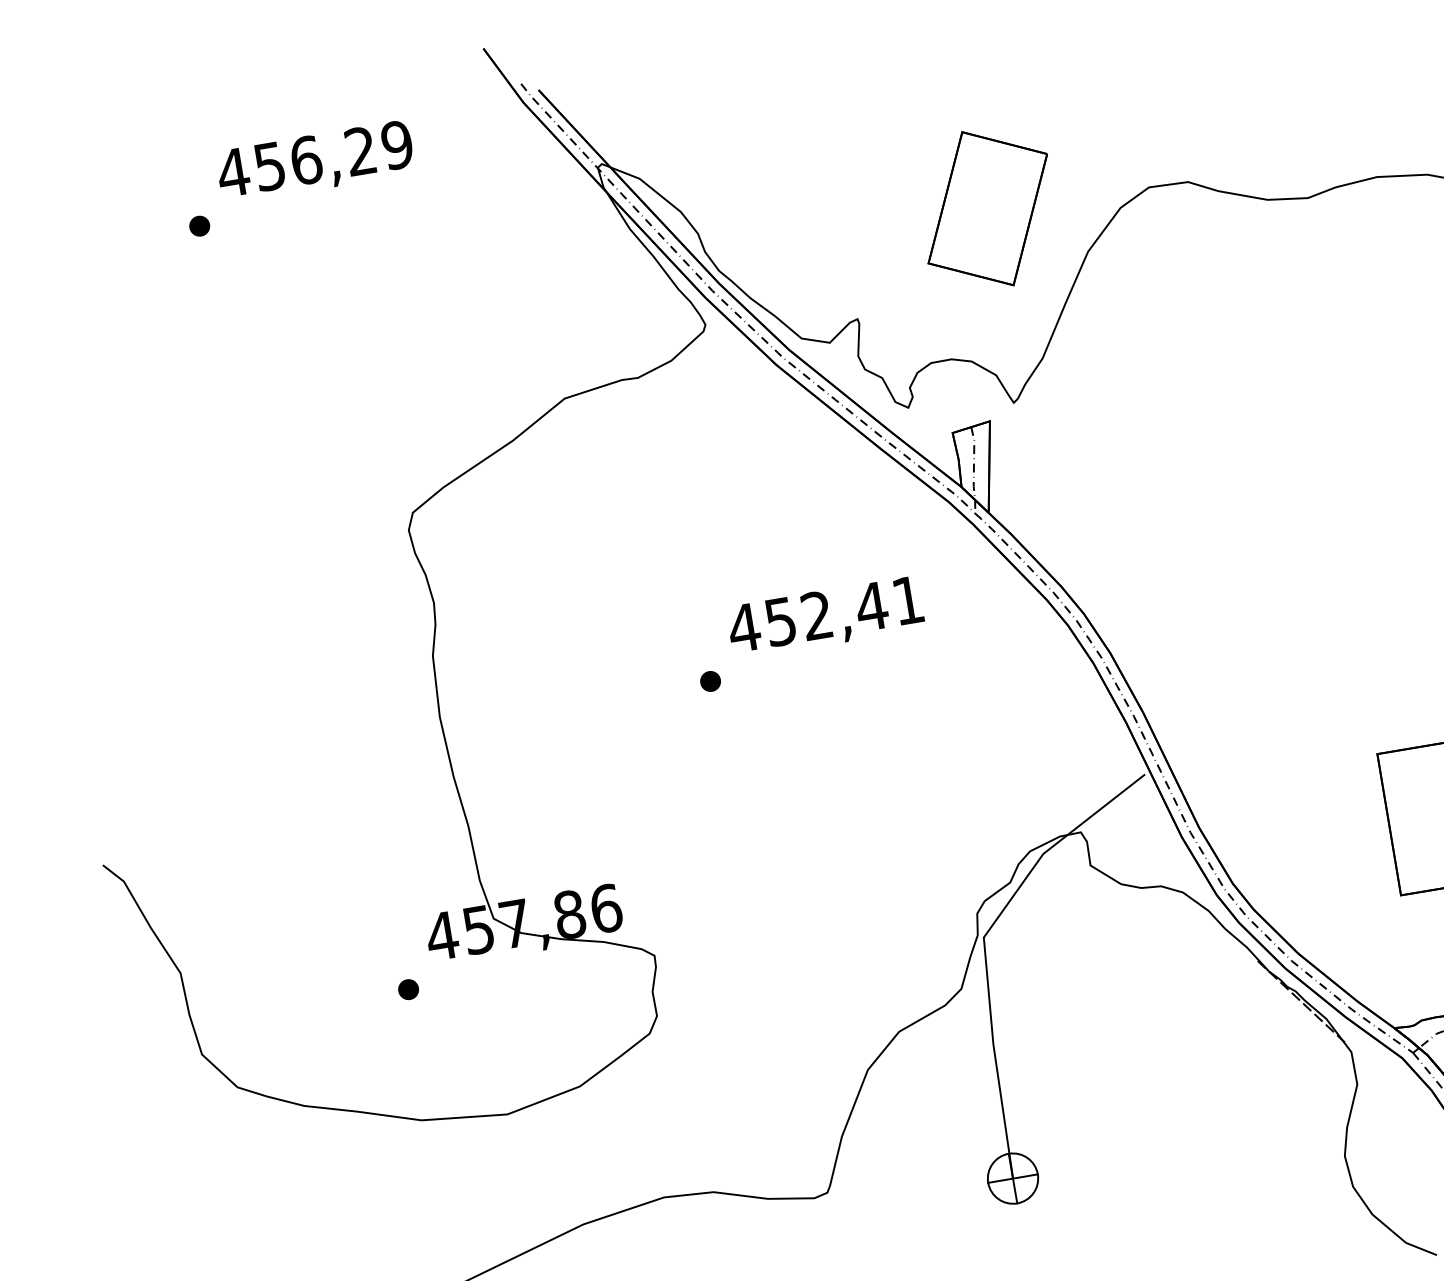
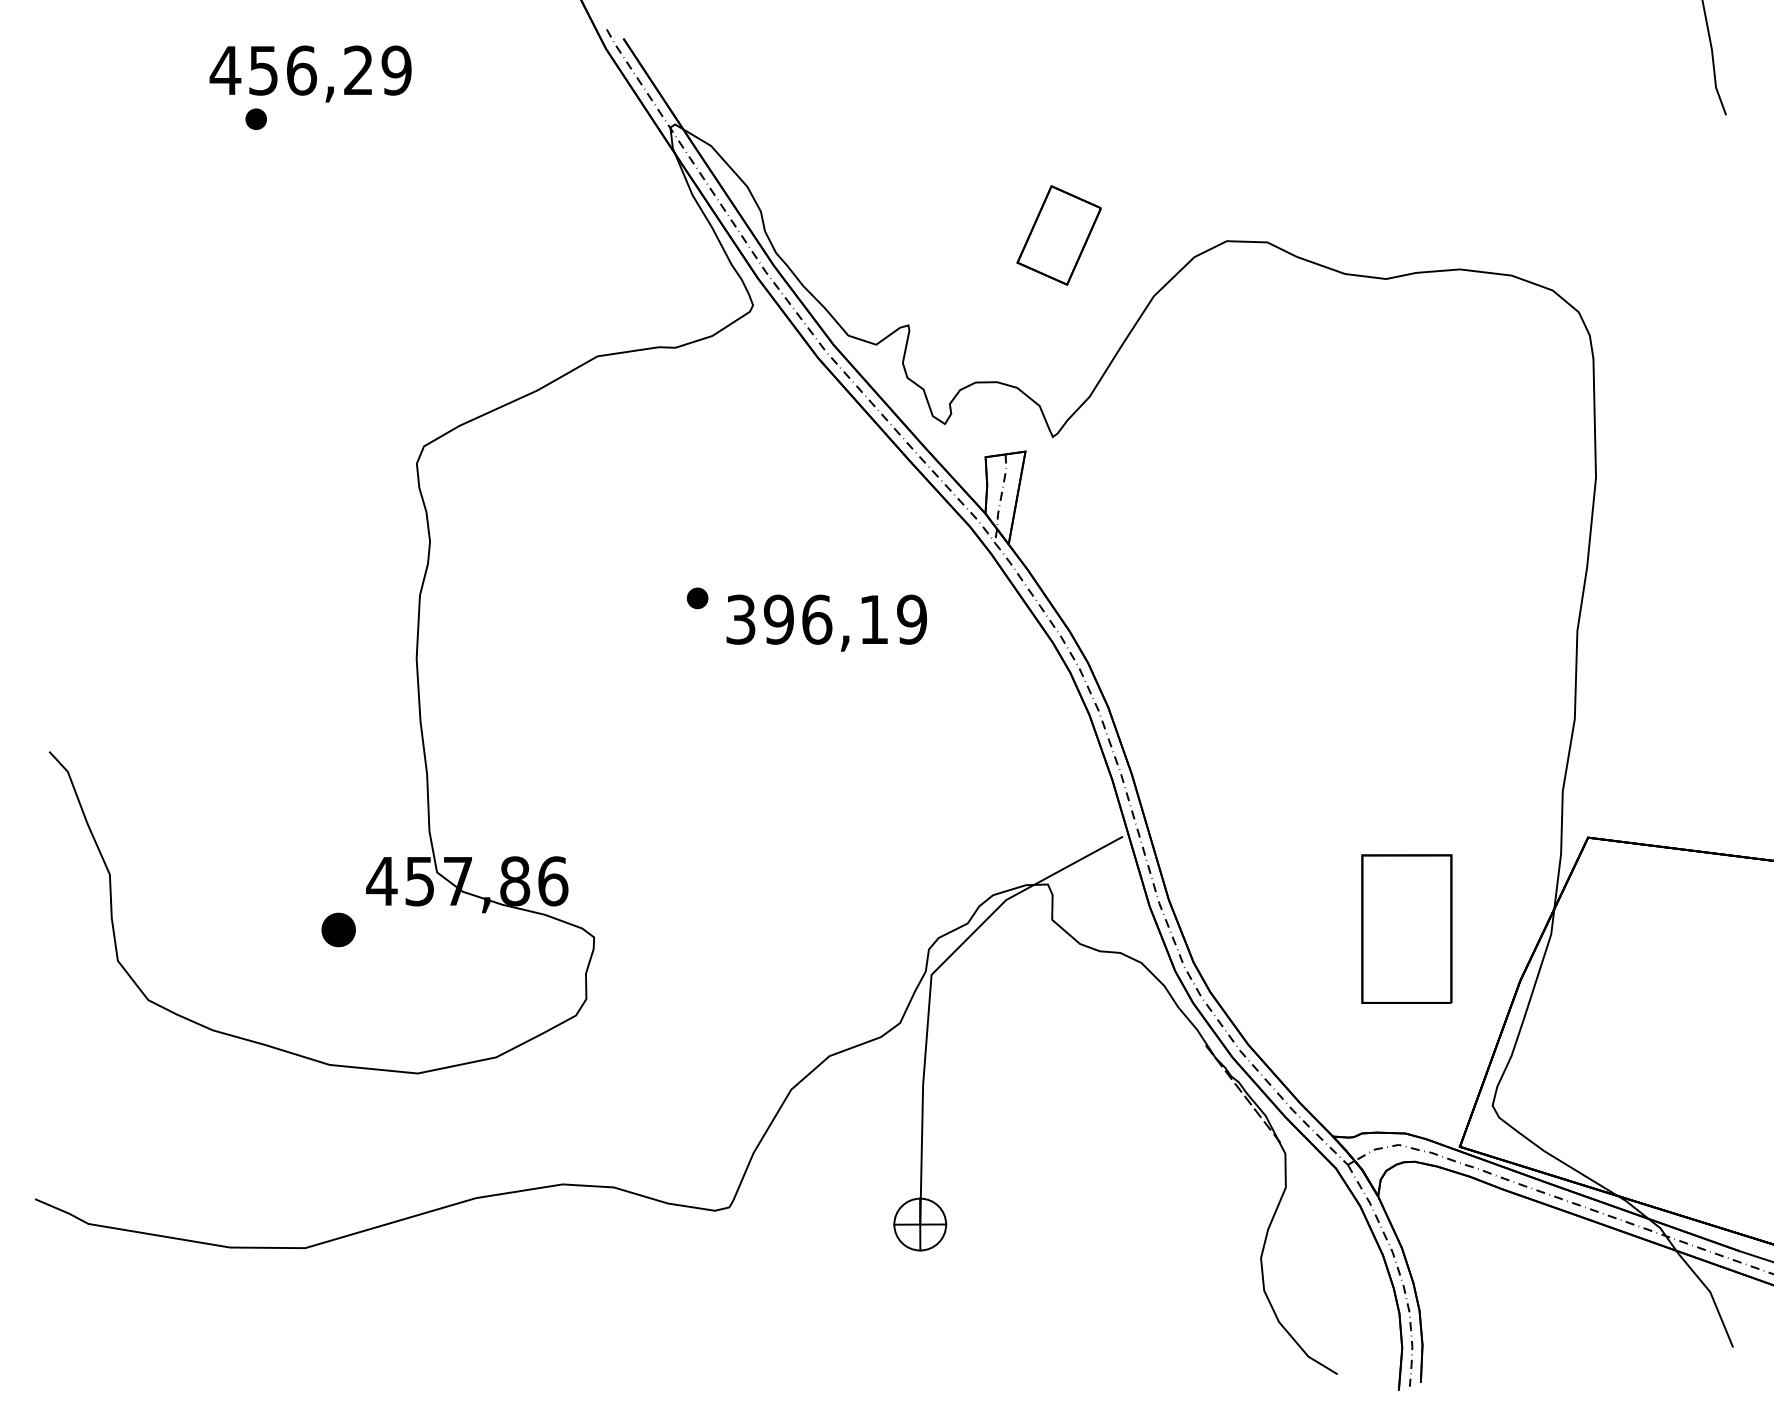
text: (315, 161) -> (310, 73), moved
part: (986, 208) -> (1058, 235), size x0.6
text: (825, 614) -> (825, 619), 452,41 -> 396,19
part: (710, 681) -> (697, 598), moved
part: (408, 989) -> (338, 929), size x1.6

